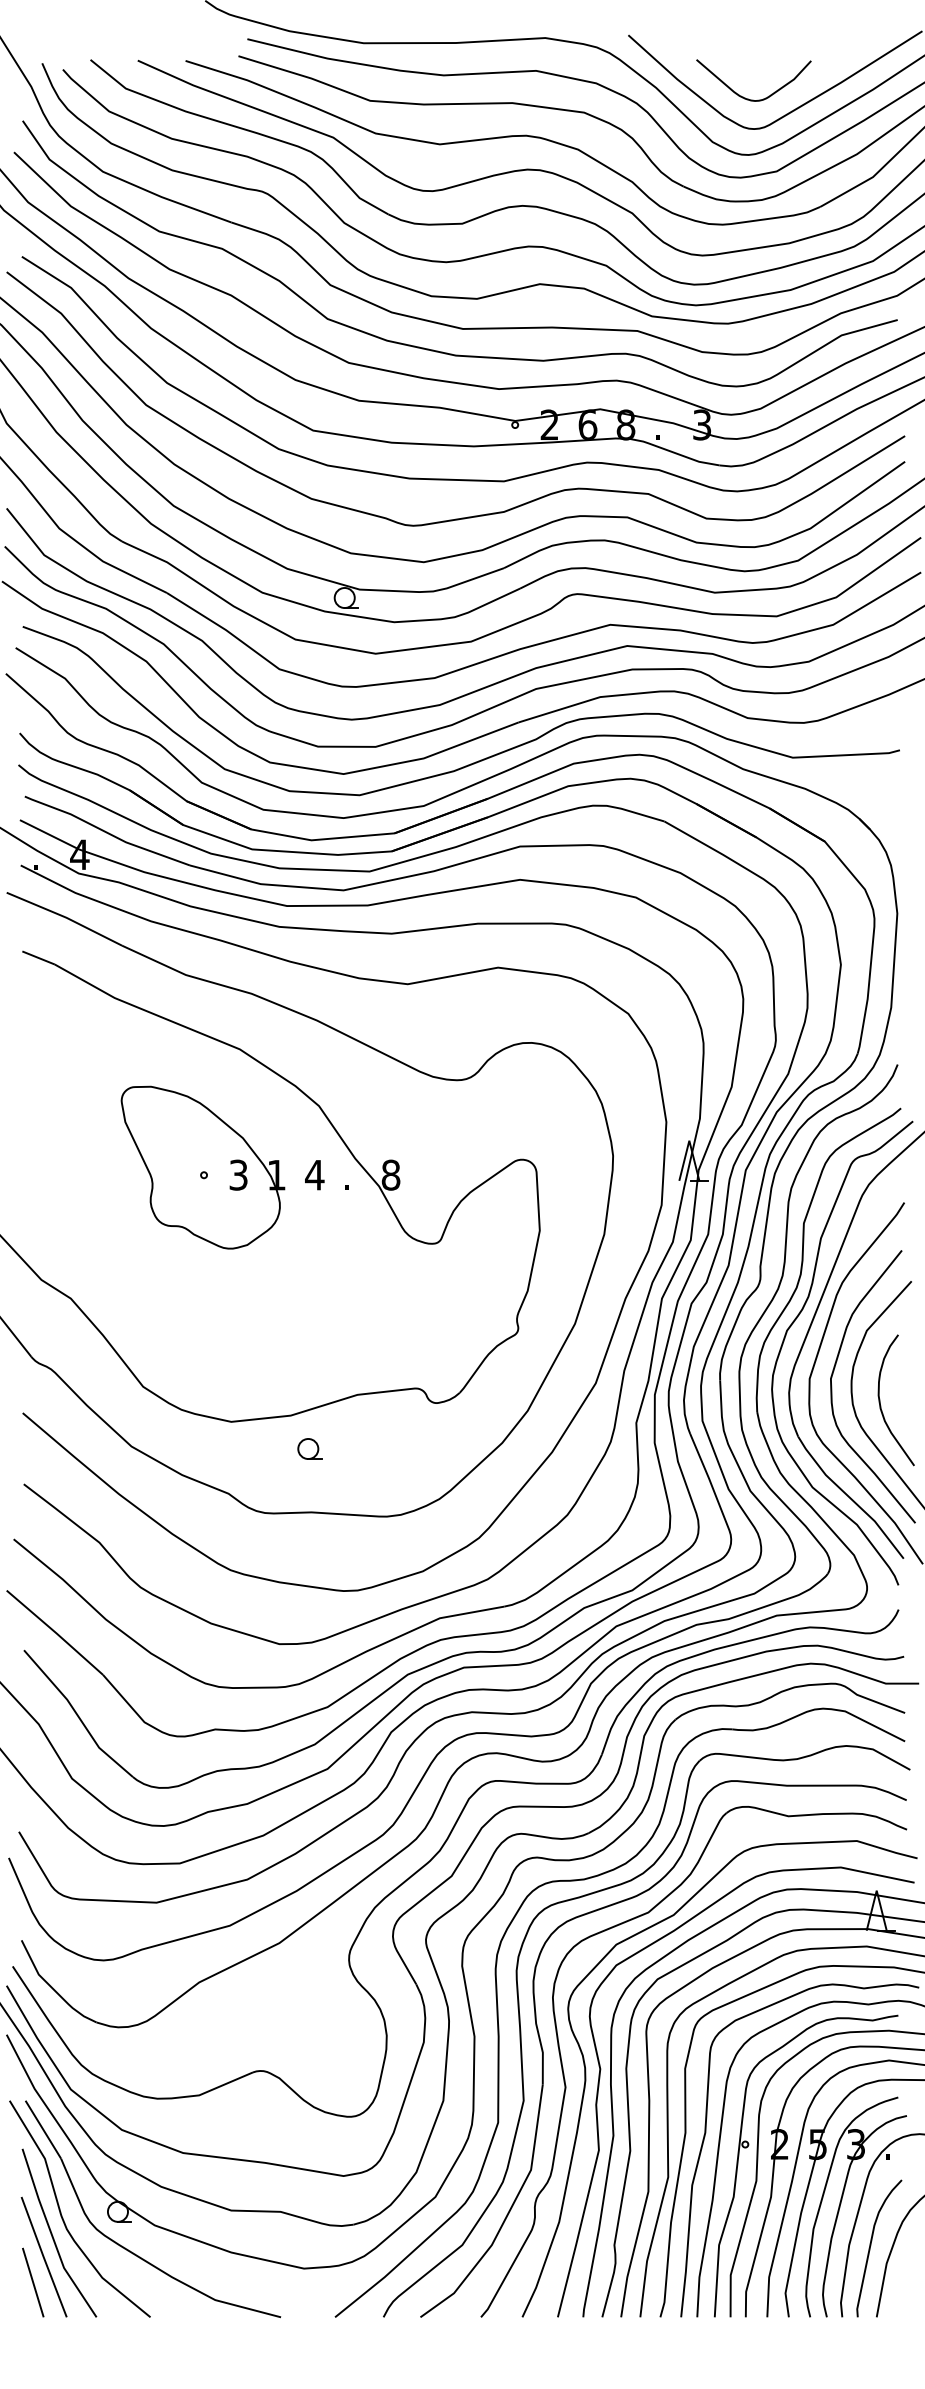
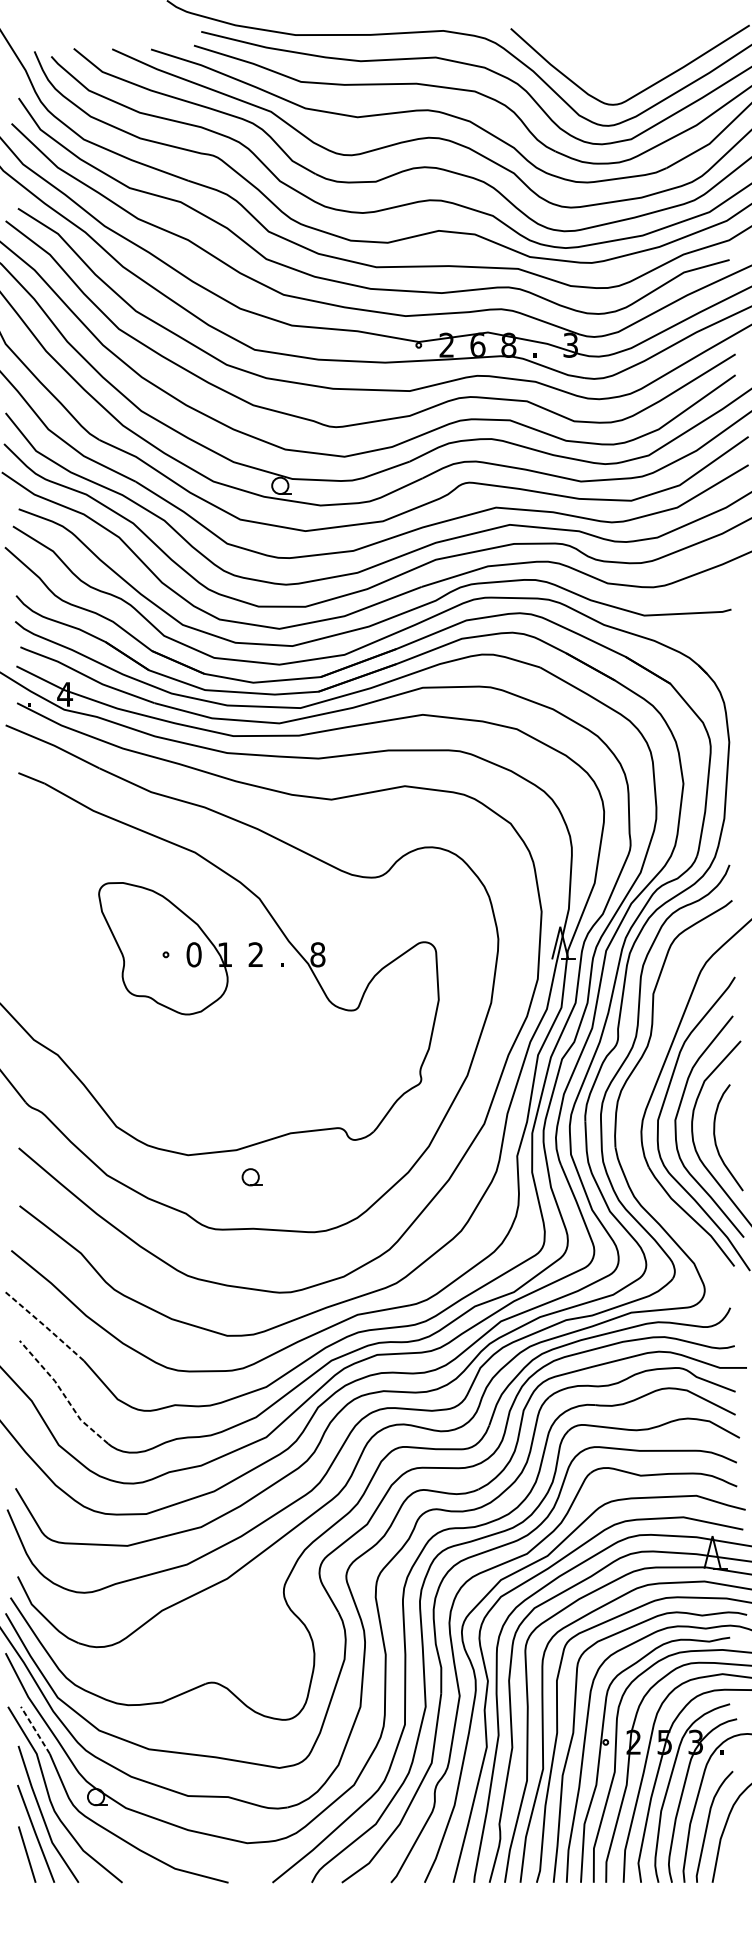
curve: (748, 98) -> (608, 80), removed
text: (238, 1174) -> (194, 954), 3 -> 0
text: (314, 1174) -> (255, 954), 4 -> 2
curve: (797, 1318) -> (648, 1071), removed
line: (55, 1632) -> (45, 1326), solid -> dashed
line: (77, 1714) -> (63, 1393), solid -> dashed
line: (43, 2129) -> (35, 1730), solid -> dashed

